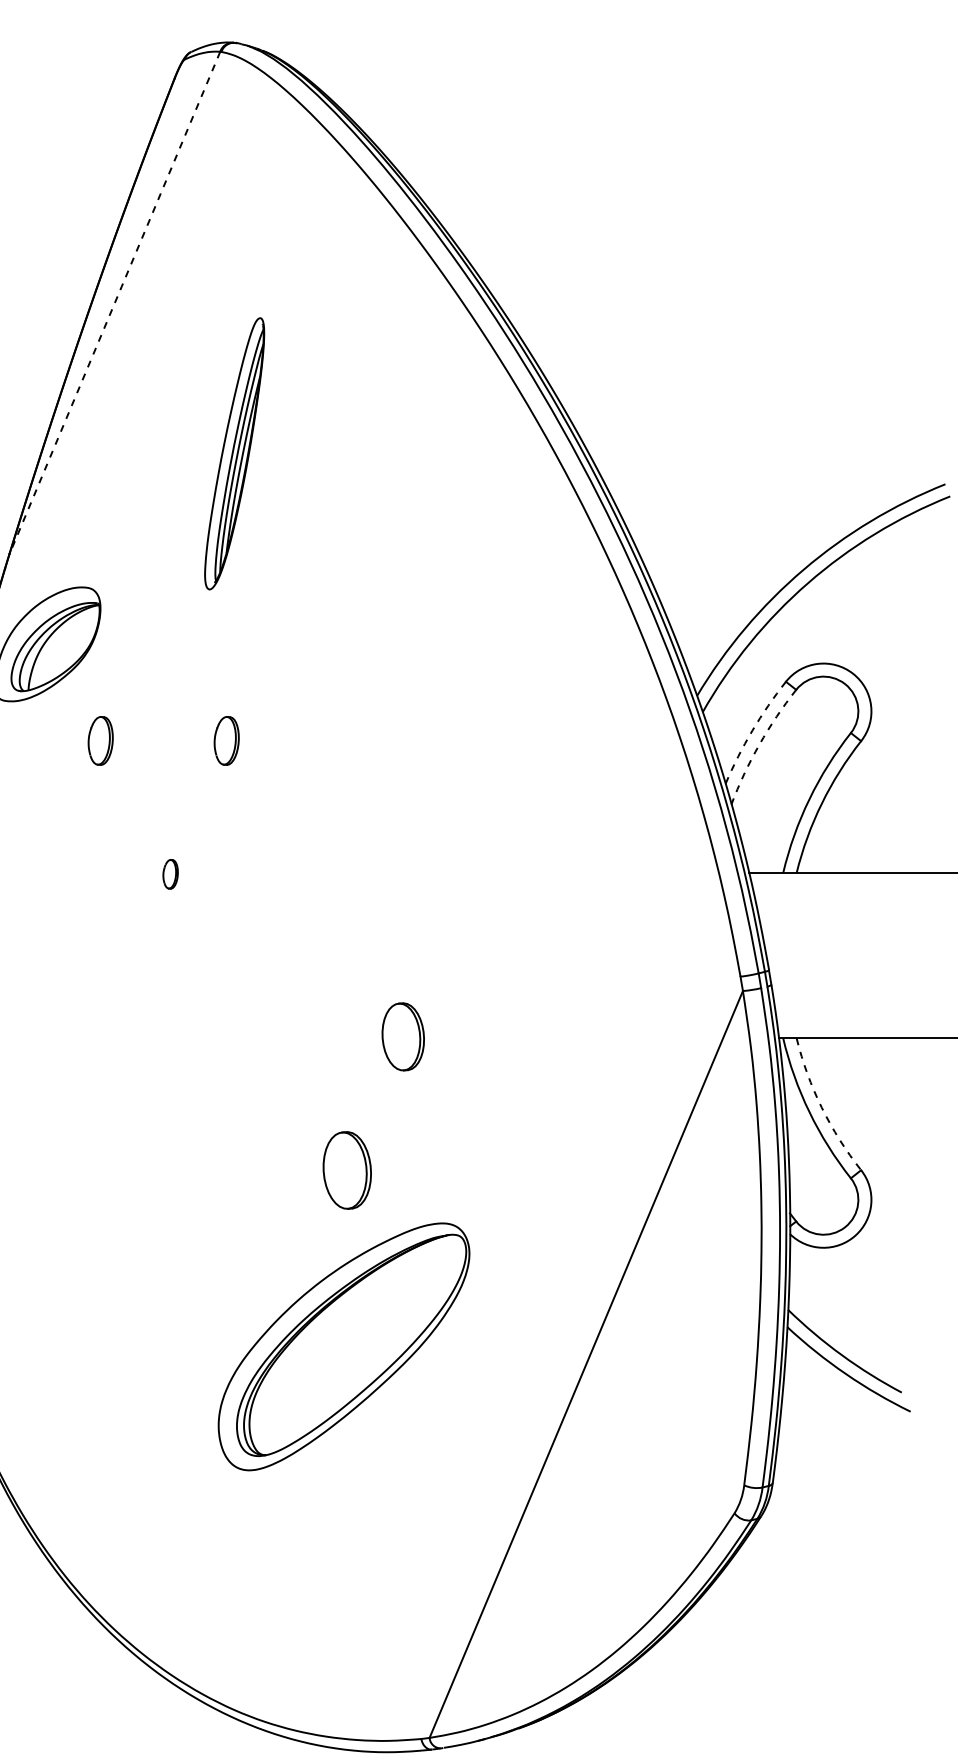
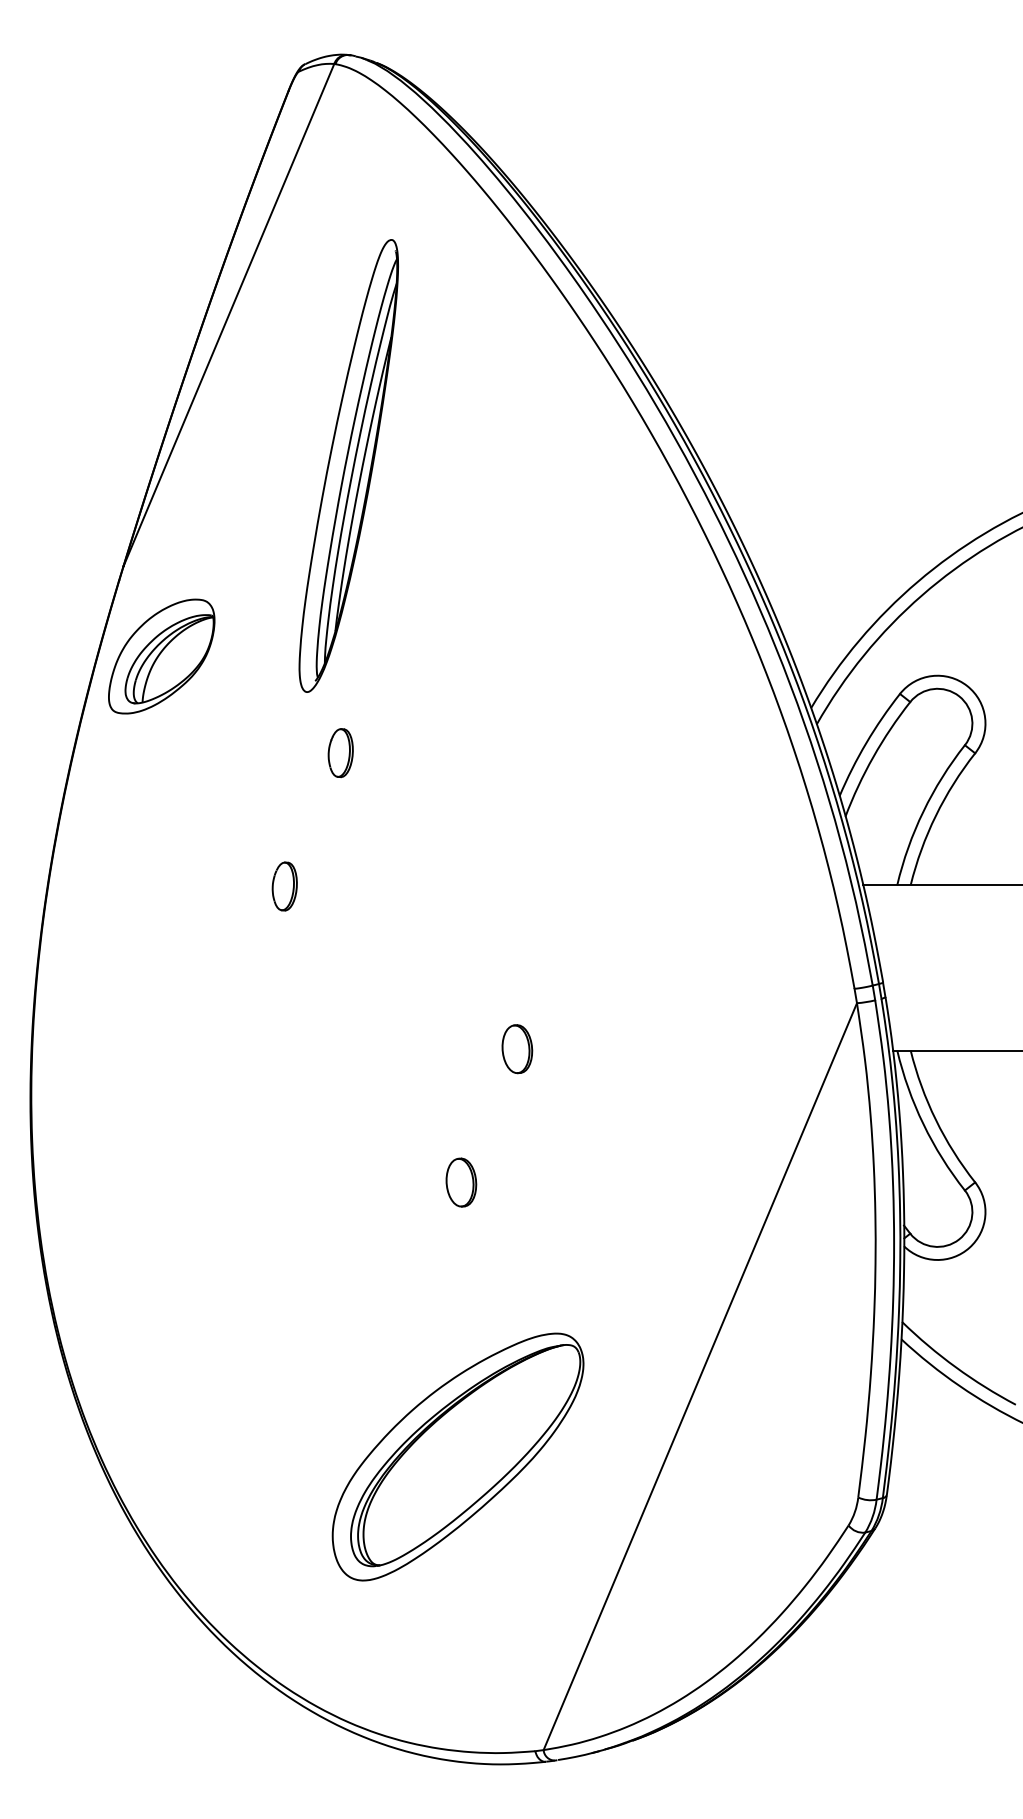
line: (114, 303) -> (228, 315), dashed -> solid
part: (234, 453) -> (348, 465), size x1.67
arc: (752, 730) -> (866, 742), dashed -> solid
part: (100, 741) -> (214, 753), removed
arc: (759, 744) -> (873, 756), dashed -> solid
part: (170, 874) -> (284, 886), size x1.67
part: (403, 1037) -> (517, 1049), size x0.71
arc: (821, 1107) -> (935, 1119), dashed -> solid
part: (347, 1170) -> (461, 1182), size x0.62
part: (343, 1346) -> (457, 1456), moved

